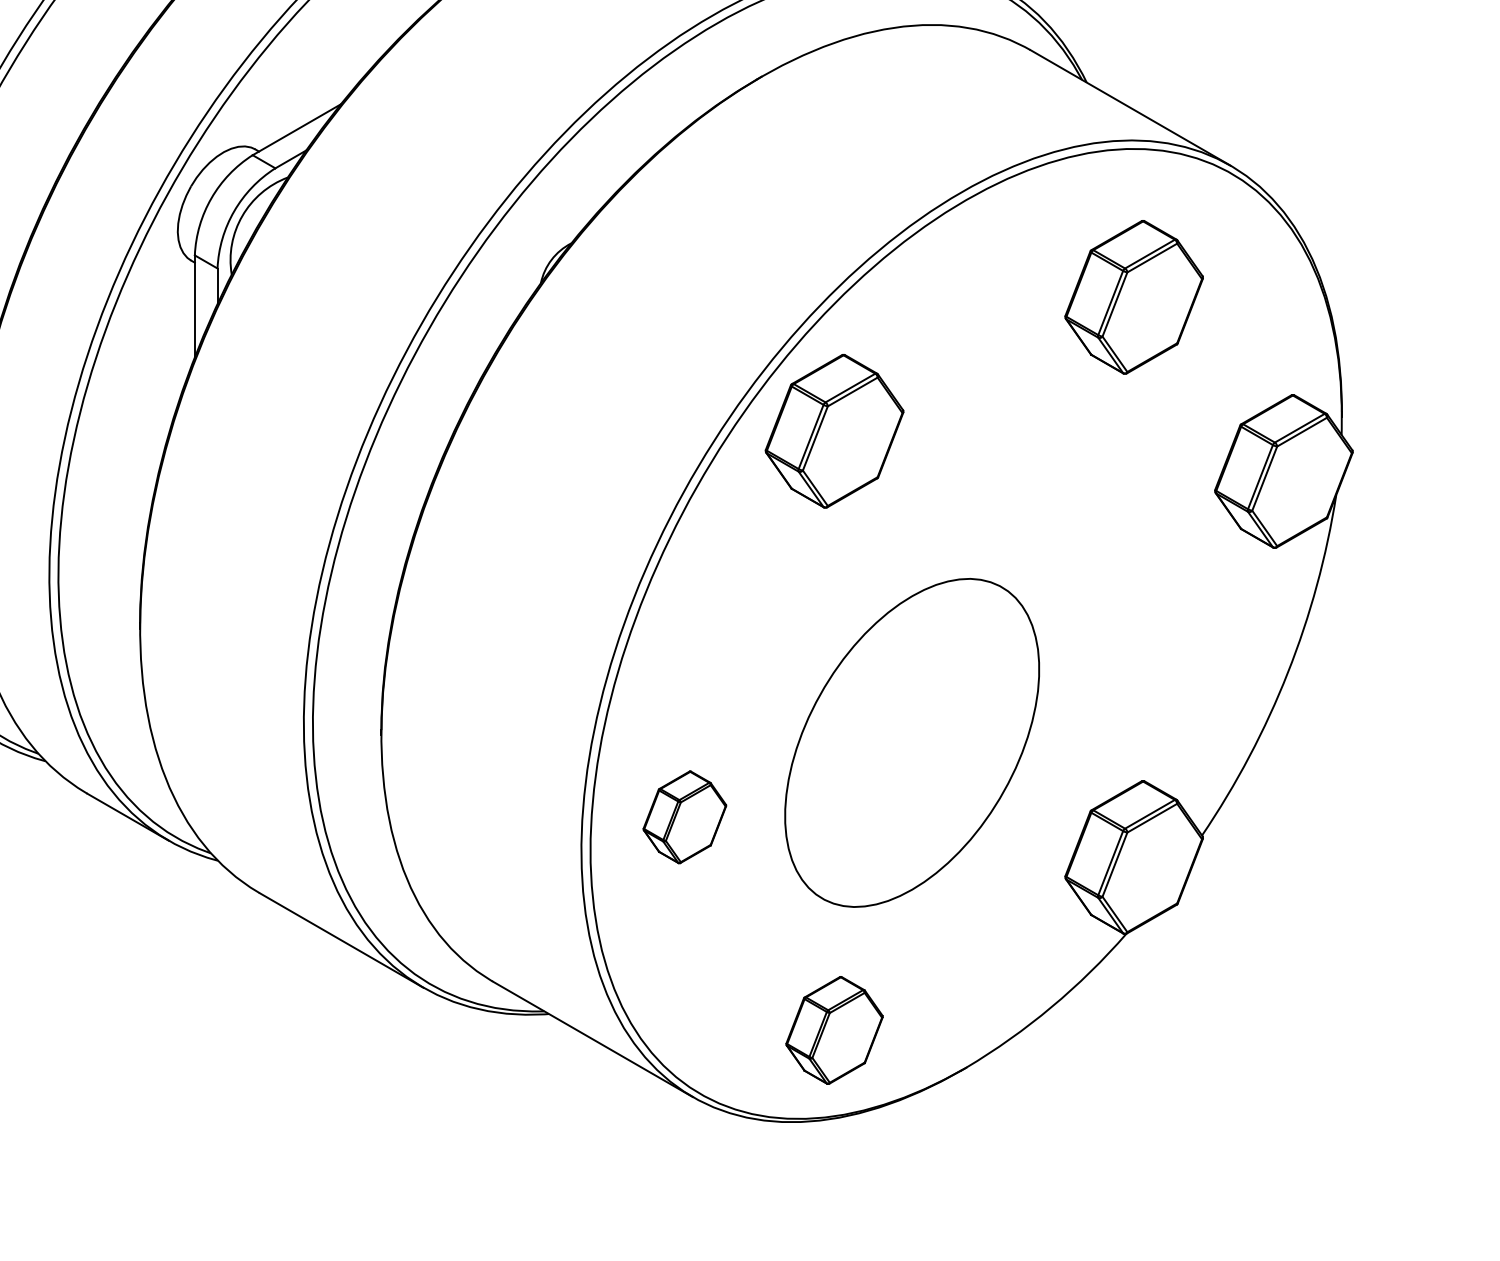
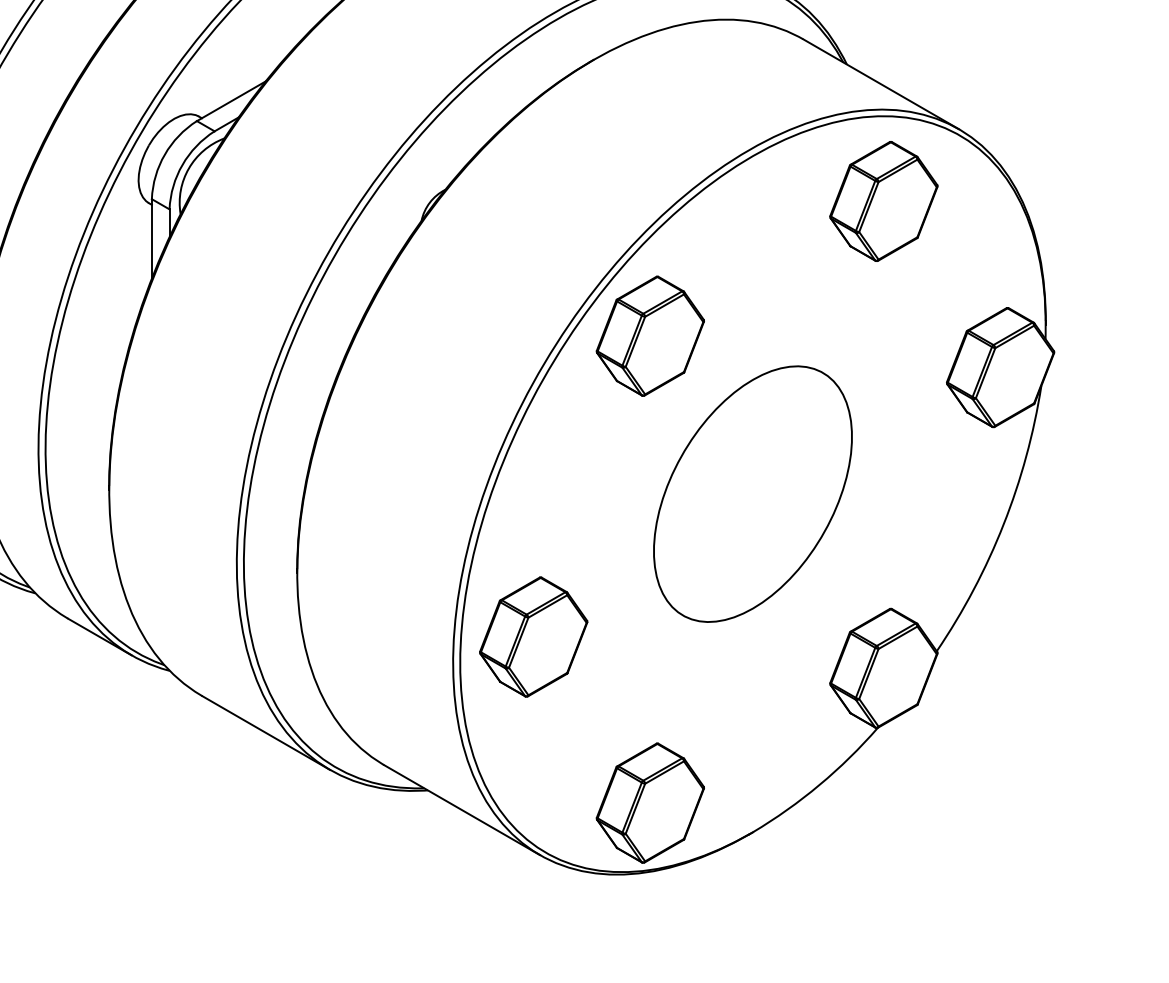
part: (1133, 297) -> (883, 201), moved
part: (911, 742) -> (752, 493), moved
part: (684, 817) -> (533, 637), size x1.67
part: (834, 1030) -> (650, 803), size x1.43

